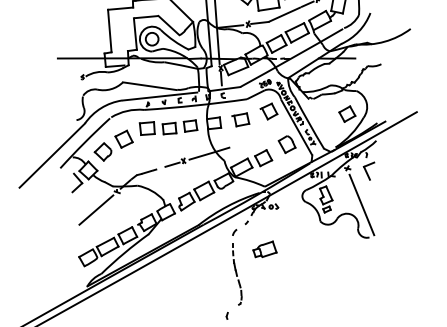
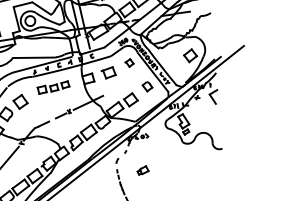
part: (268, 111) -> (129, 63), size x0.6
part: (168, 127) -> (53, 87), size x0.7
part: (286, 144) -> (147, 86), size x0.7
line: (361, 204) -> (212, 124), removed
part: (264, 249) -> (142, 170), size x0.6

